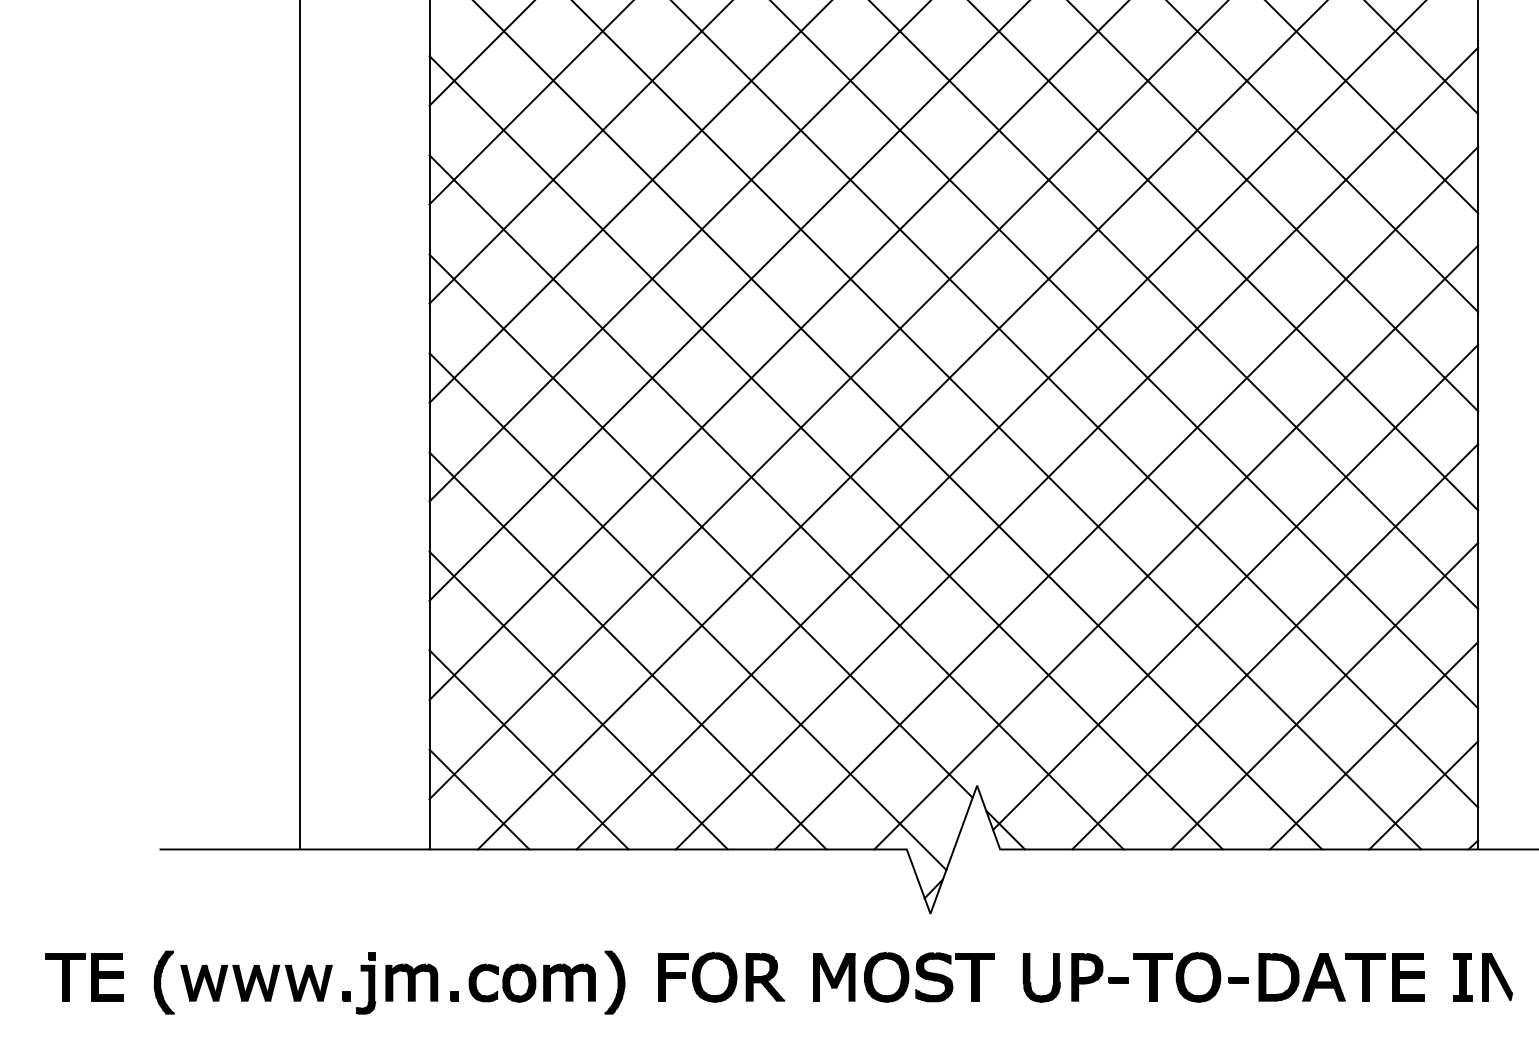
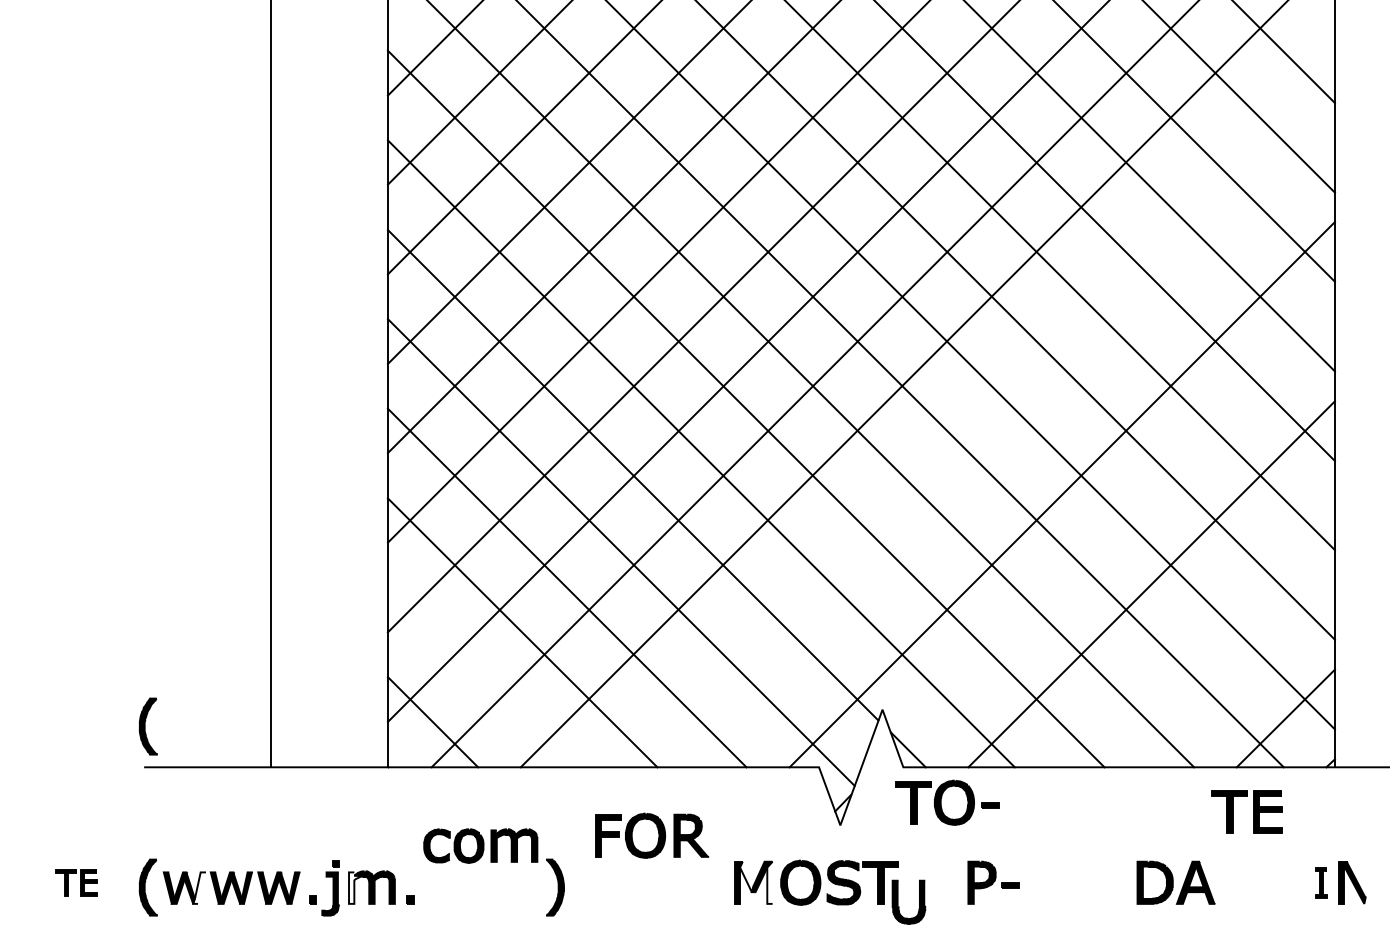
line: (1076, 448) -> (972, 405), removed
line: (1126, 497) -> (1017, 449), removed
line: (1235, 587) -> (1115, 530), removed
line: (1324, 695) -> (1196, 628), removed
line: (1373, 745) -> (1240, 673), removed
line: (528, 750) -> (477, 677), removed
part: (163, 804) -> (147, 726), added
fill: (826, 970) -> (746, 876), removed
part: (84, 977) -> (76, 882), size x0.6
part: (722, 977) -> (652, 835), moved
fill: (851, 977) -> (769, 882), removed
part: (1030, 977) -> (898, 901), moved
part: (1190, 977) -> (947, 802), moved
part: (1392, 977) -> (1253, 811), moved
part: (1463, 977) -> (1321, 882), size x0.7
fill: (220, 982) -> (199, 887), removed
fill: (400, 982) -> (361, 887), removed
part: (532, 982) -> (480, 845), moved

